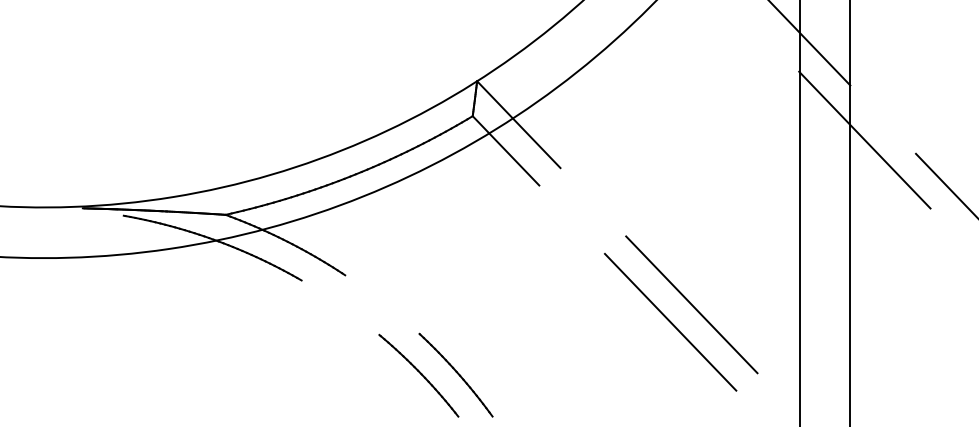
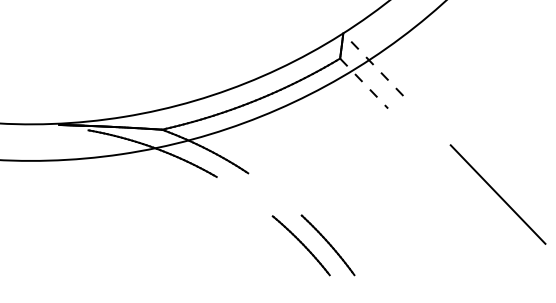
line: (518, 124) -> (373, 64), solid -> dashed
line: (506, 151) -> (364, 84), solid -> dashed
line: (670, 322) -> (482, 207), removed

